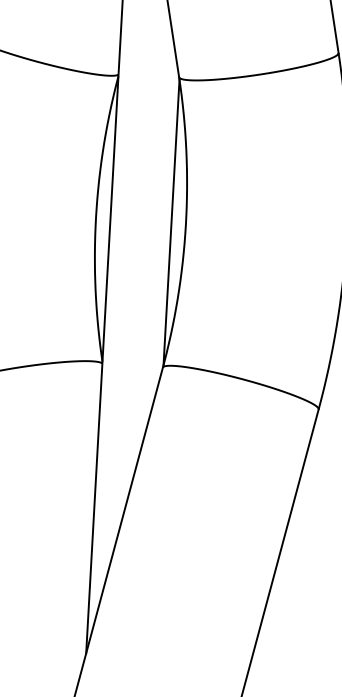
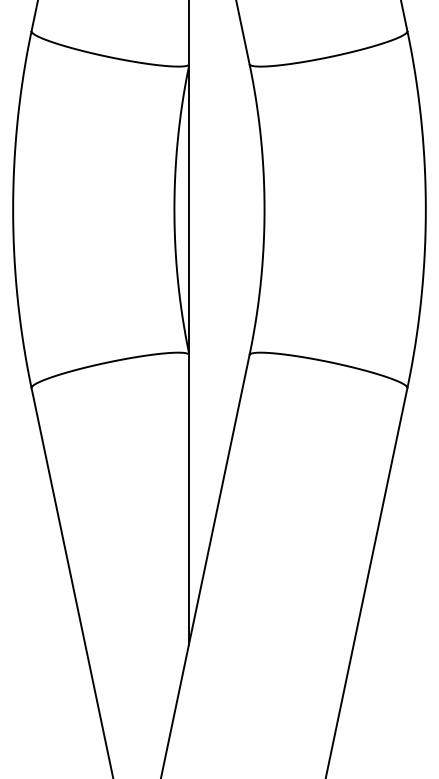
line: (171, 222) -> (250, 209), removed

